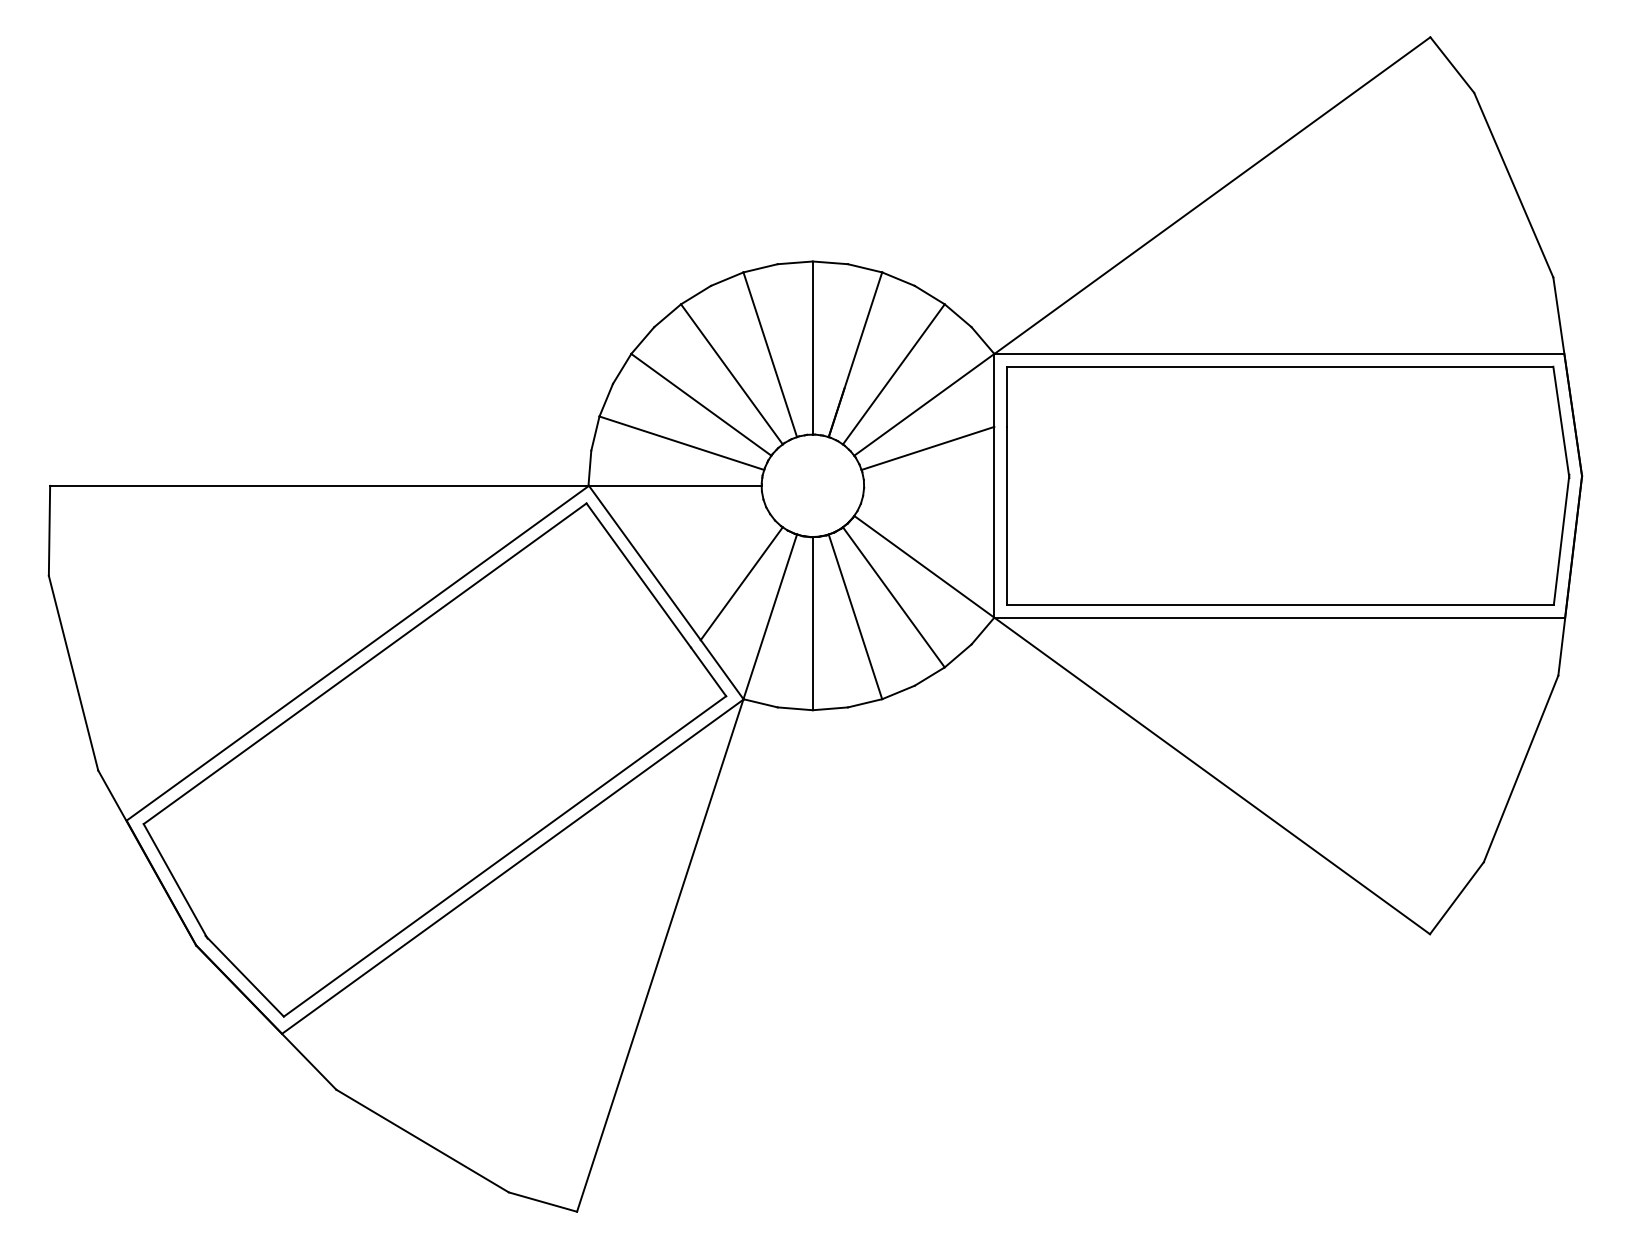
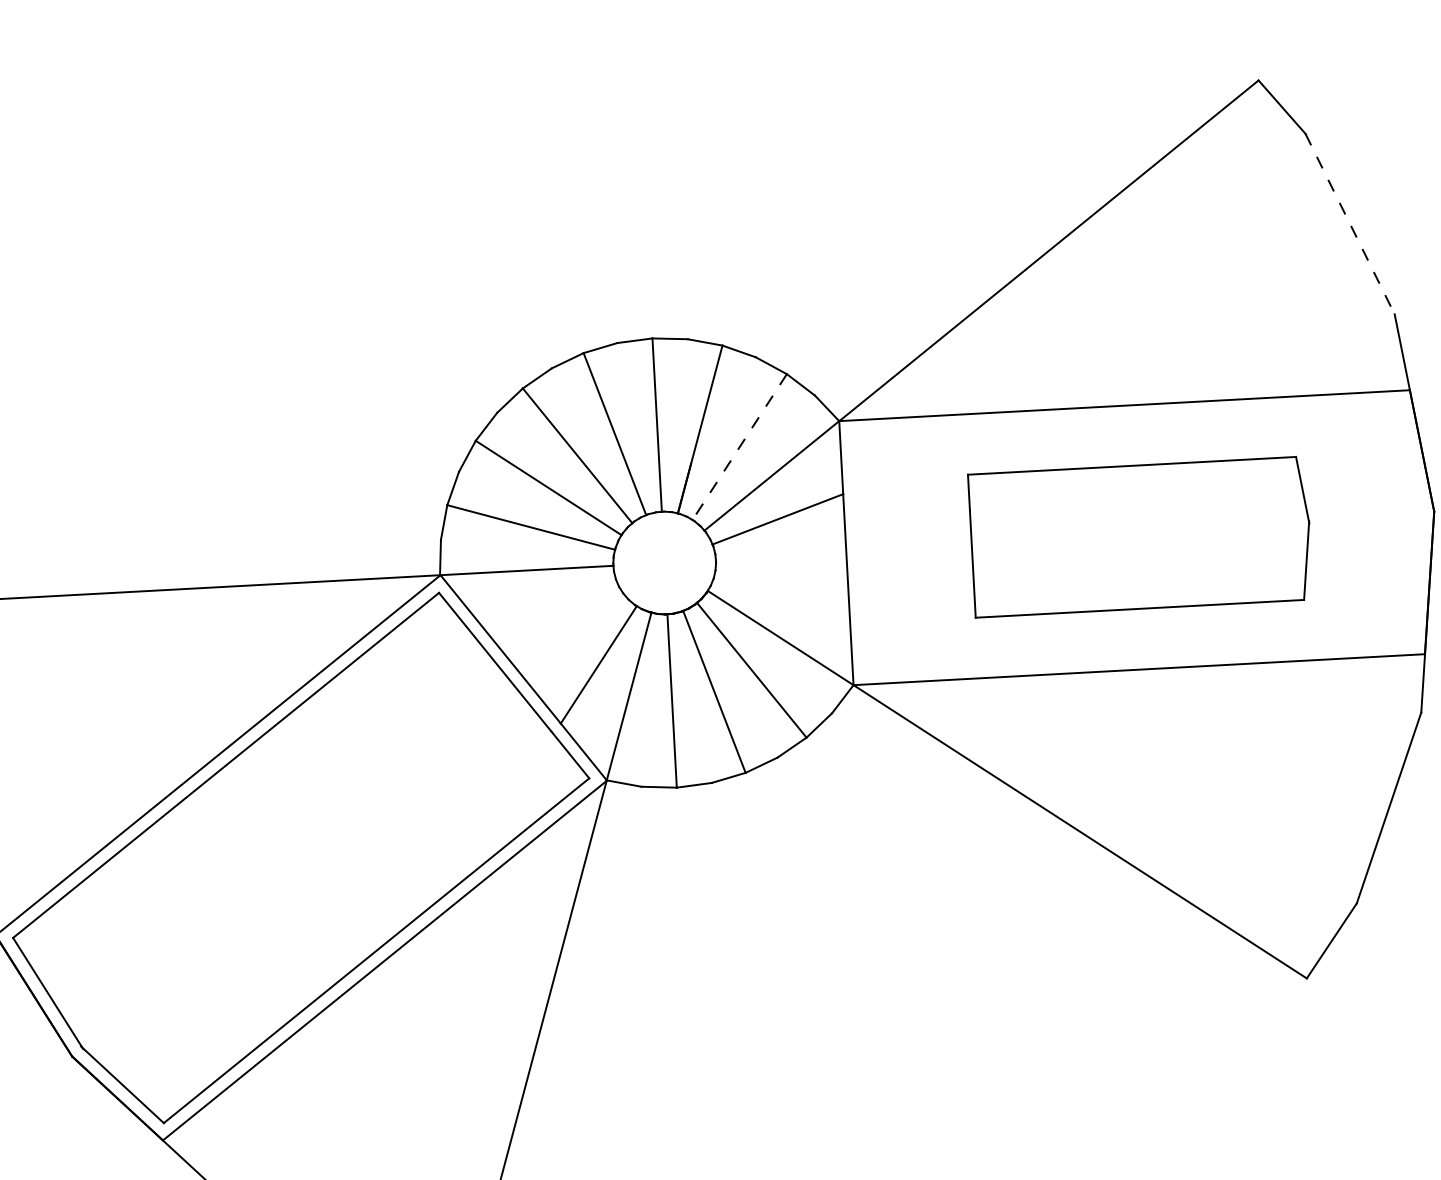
line: (1513, 185) -> (1349, 224), solid -> dashed
line: (893, 374) -> (739, 447), solid -> dashed
part: (1288, 485) -> (1140, 536), size x0.6

